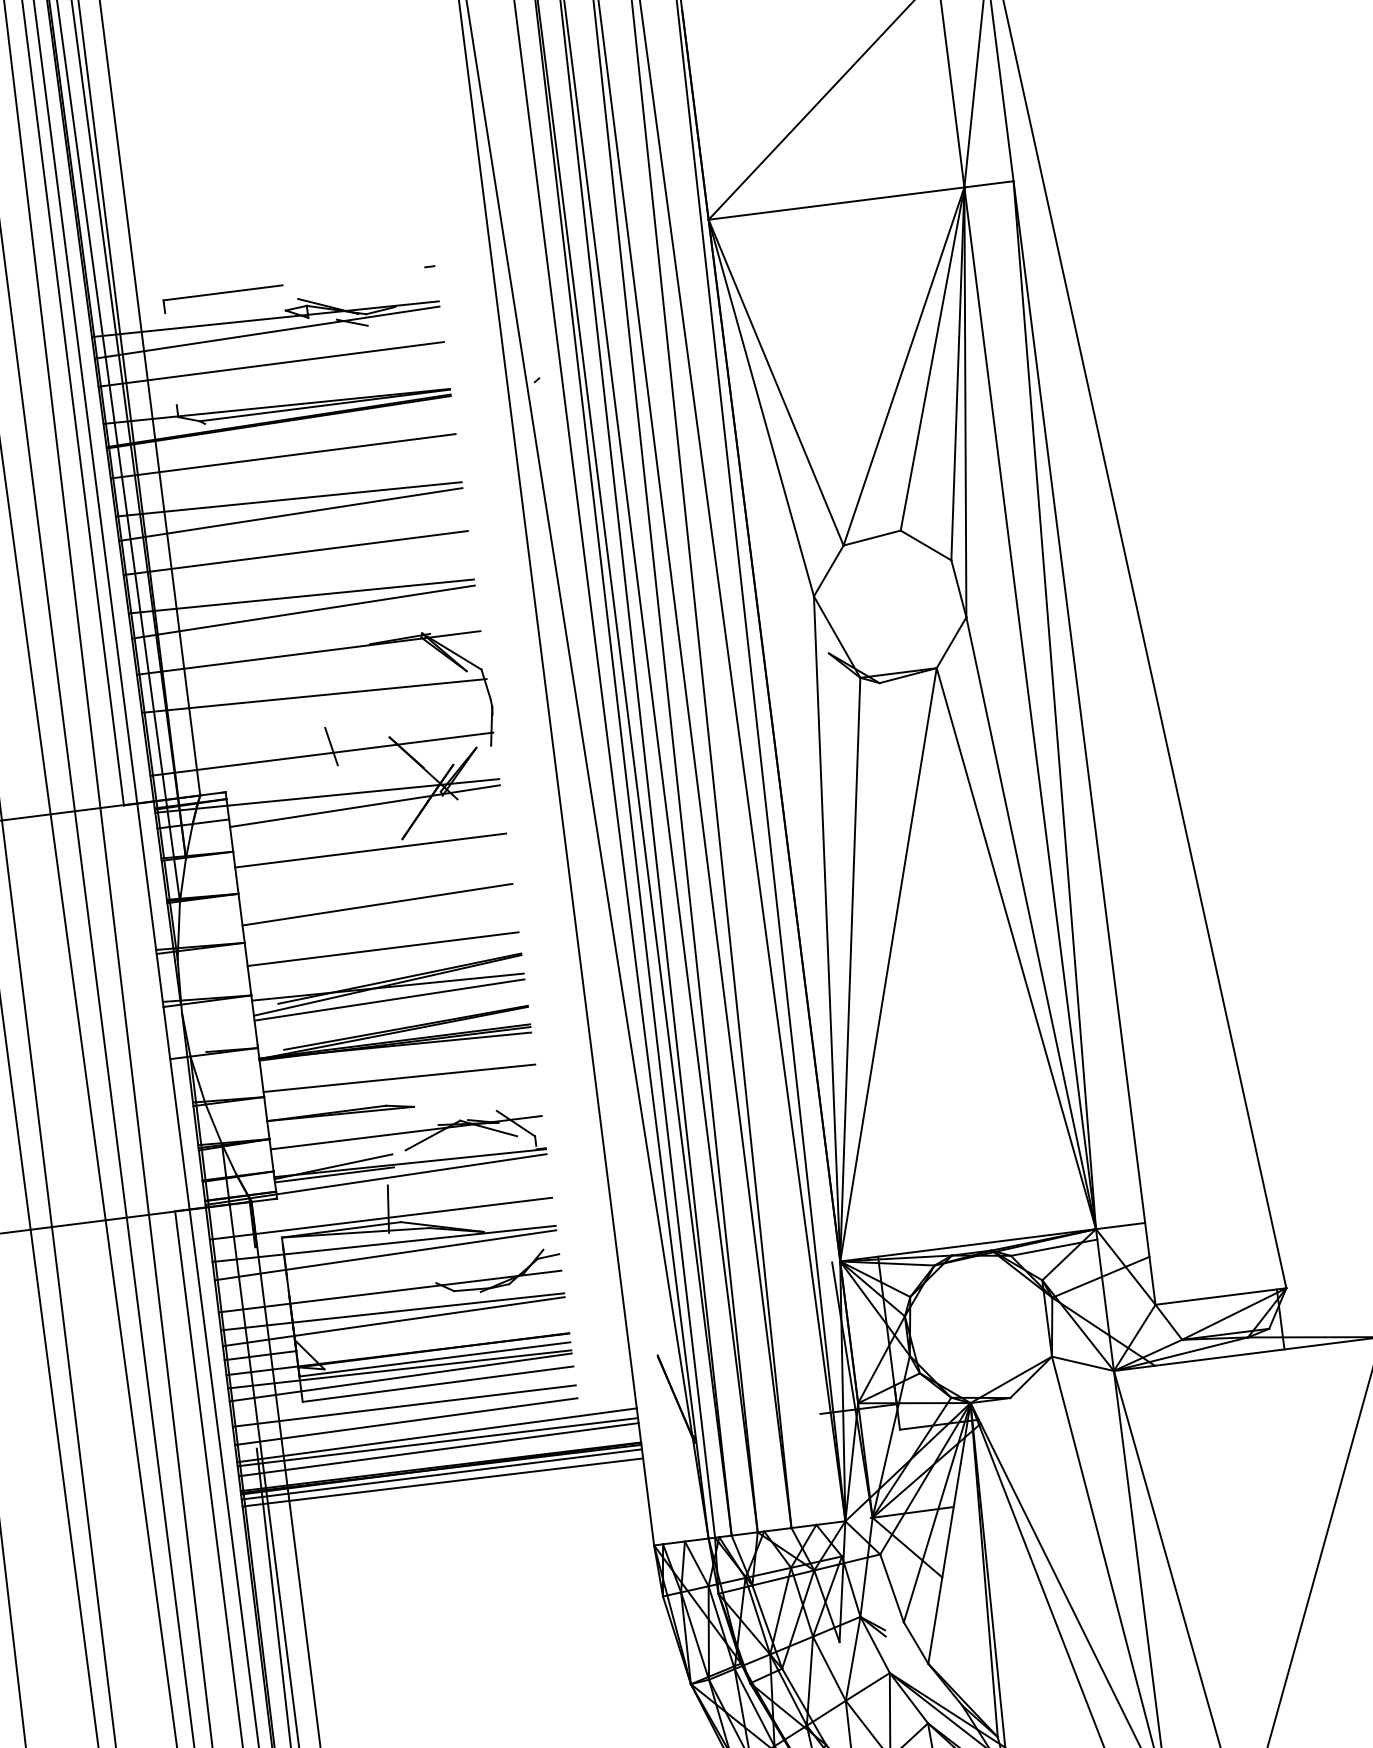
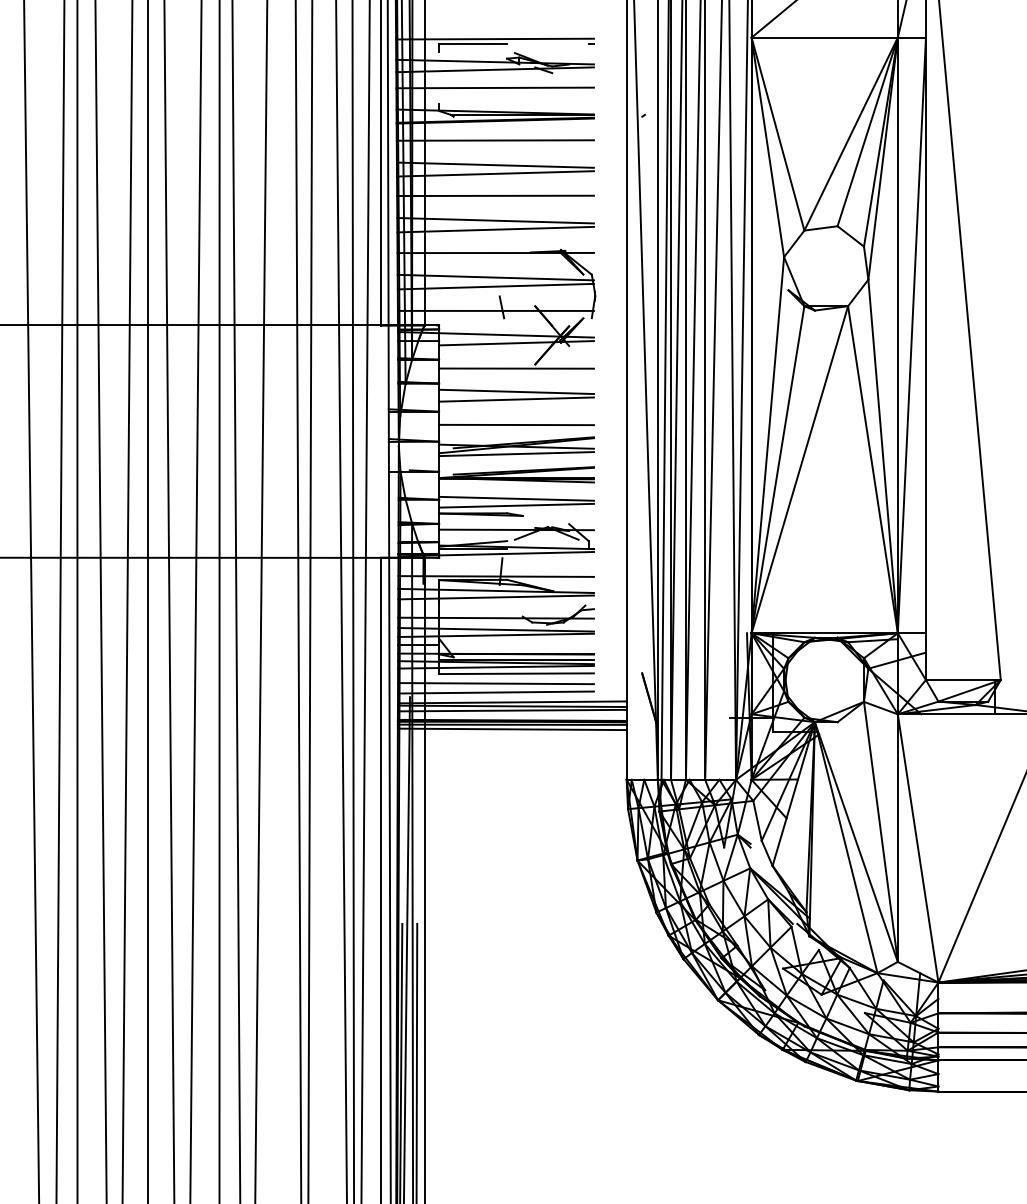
line: (259, 278) -> (494, 38), added
line: (315, 711) -> (495, 286), added
line: (375, 890) -> (516, 391), added
line: (400, 1089) -> (516, 505), added

